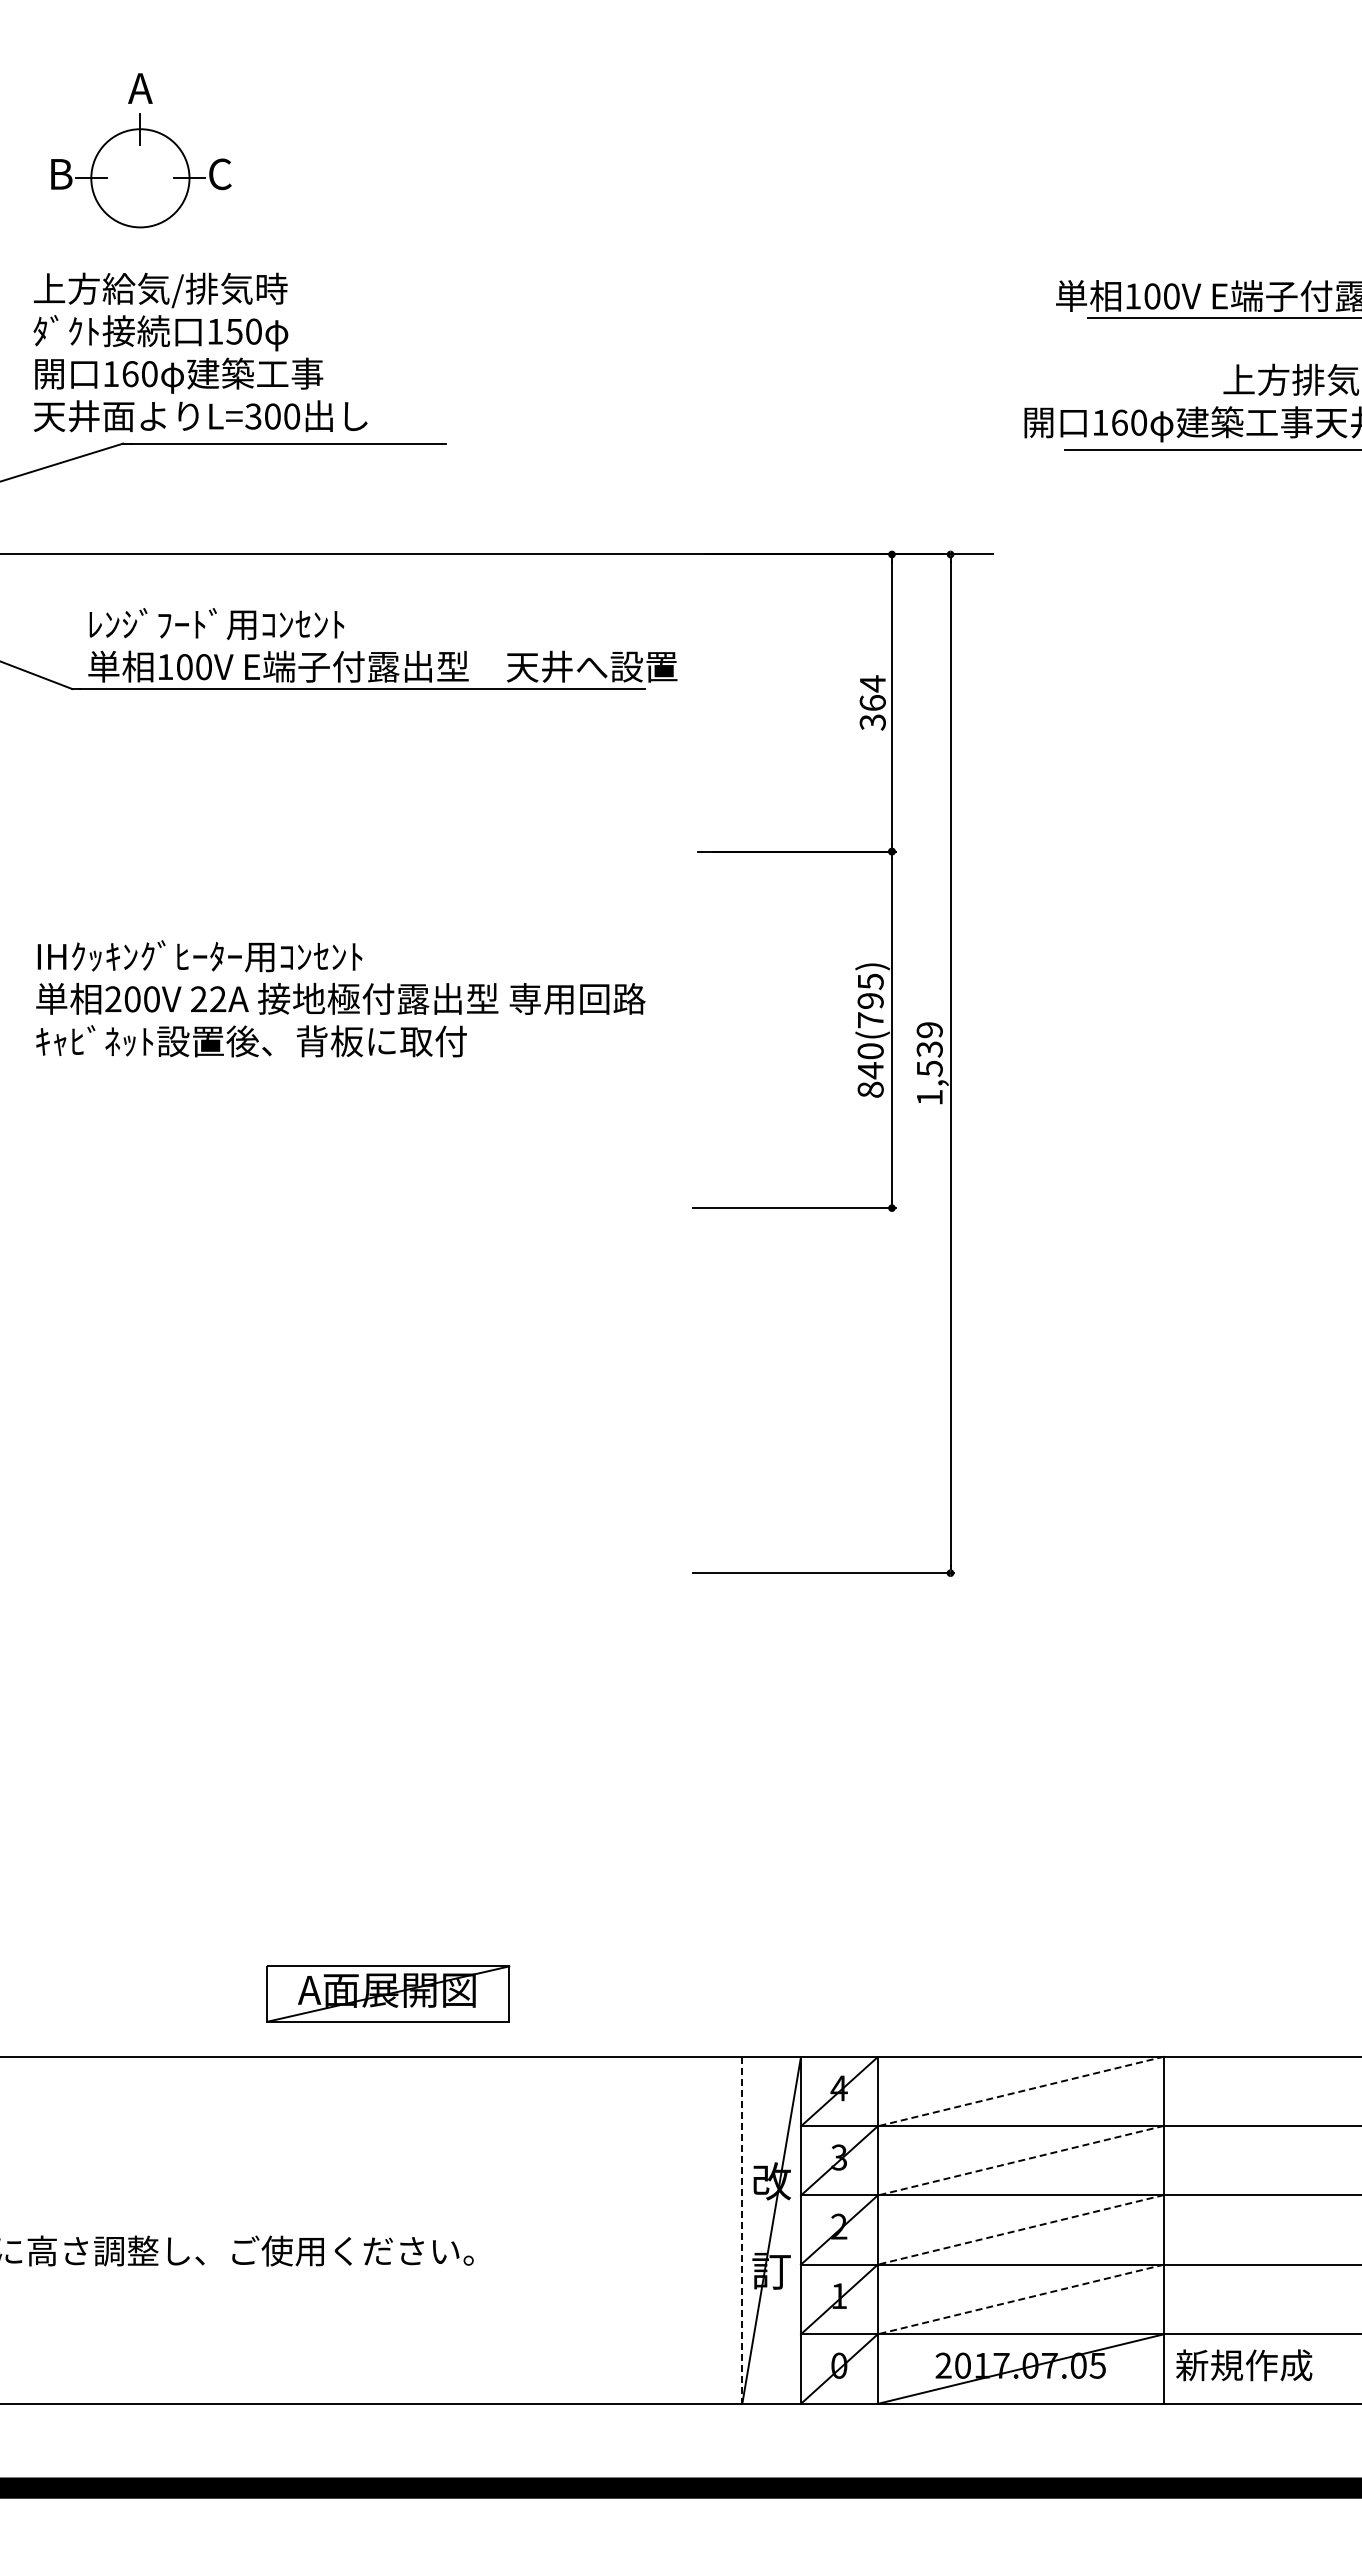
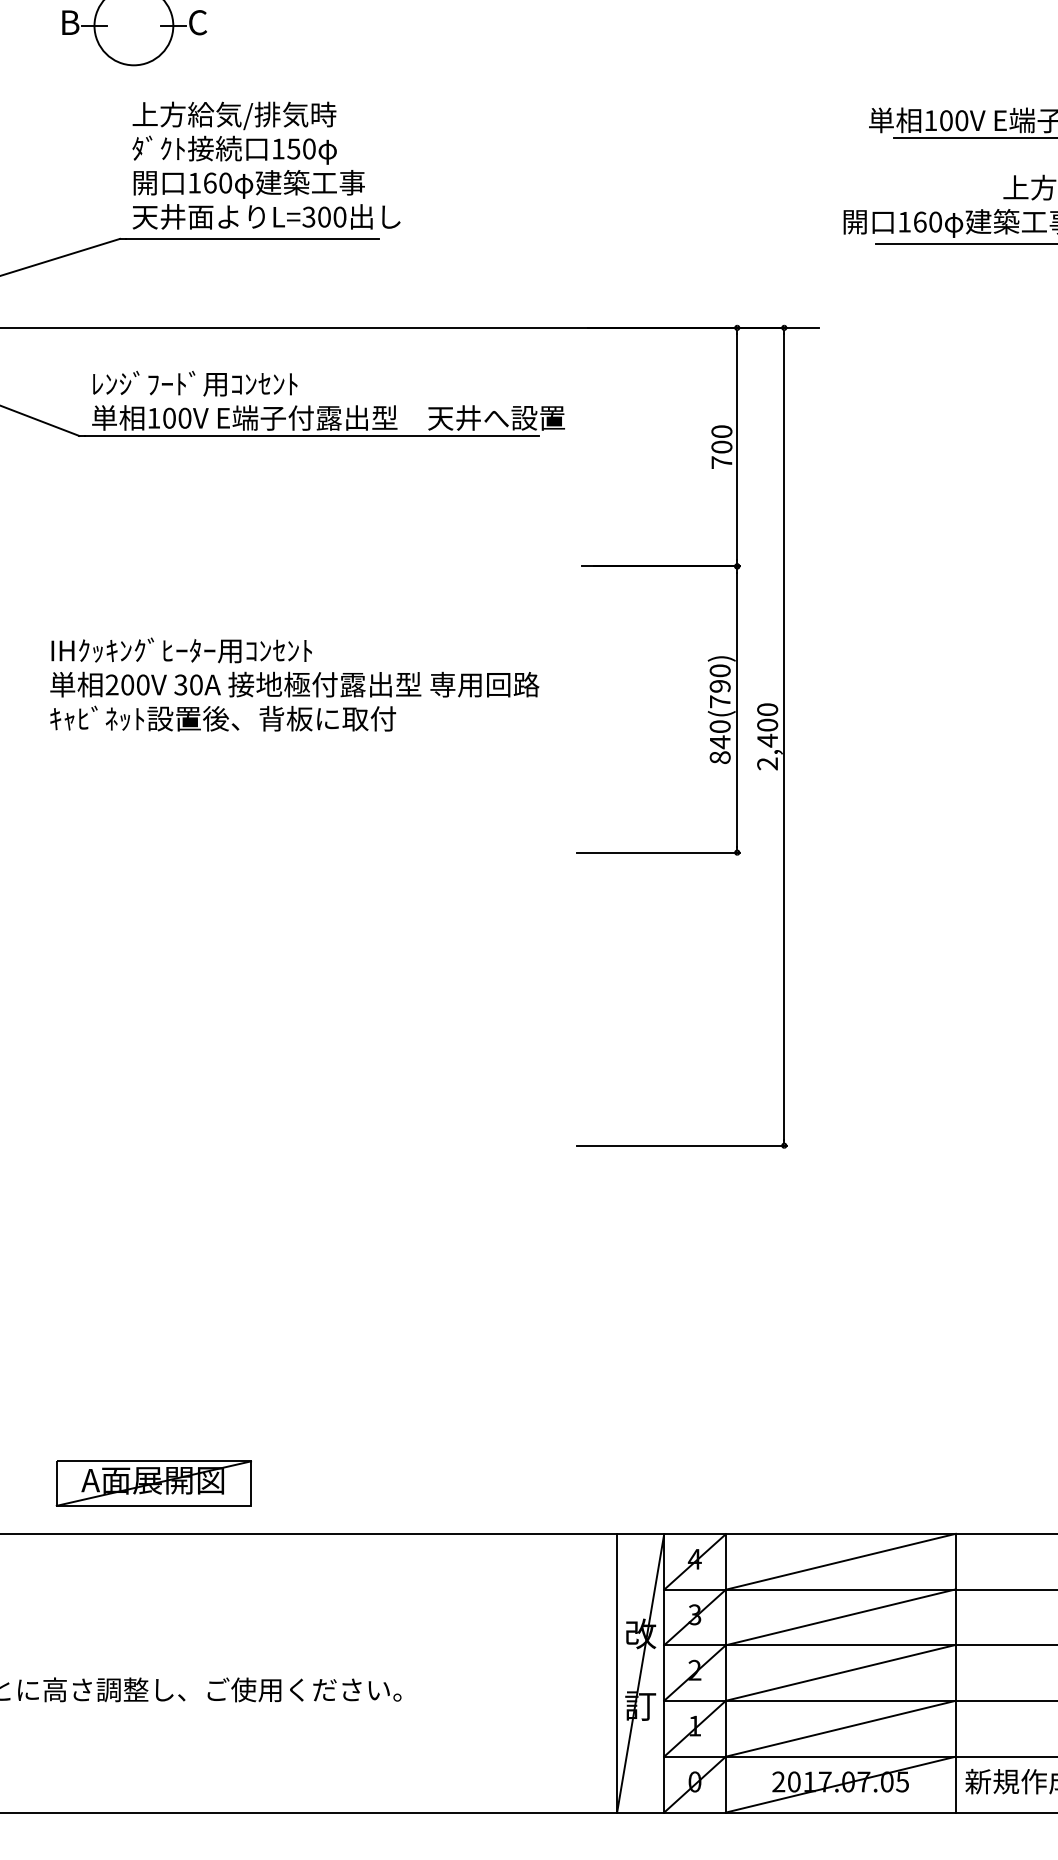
text: (200, 352) -> (266, 165), moved
text: (872, 702) -> (721, 446), 364 -> 700
text: (870, 981) -> (720, 670), 840(795) -> 840(790)
text: (208, 999) -> (188, 685), 22A -> 30A
text: (929, 1063) -> (767, 736), 1,539 -> 2,400
part: (388, 1993) -> (154, 1483), moved
line: (1020, 2091) -> (840, 1561), dashed -> solid
line: (1020, 2160) -> (840, 1617), dashed -> solid
line: (1020, 2229) -> (840, 1672), dashed -> solid
line: (742, 2231) -> (617, 1674), dashed -> solid
line: (1020, 2299) -> (840, 1728), dashed -> solid

